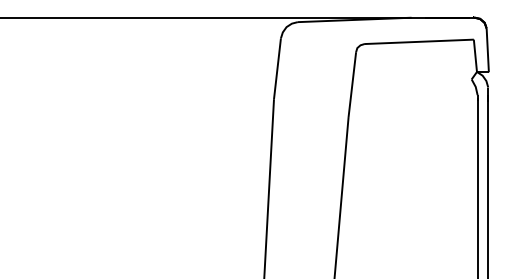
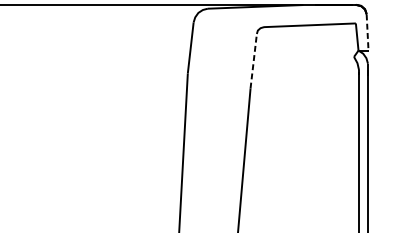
line: (487, 50) -> (367, 32), solid -> dashed
line: (352, 84) -> (253, 61), solid -> dashed

